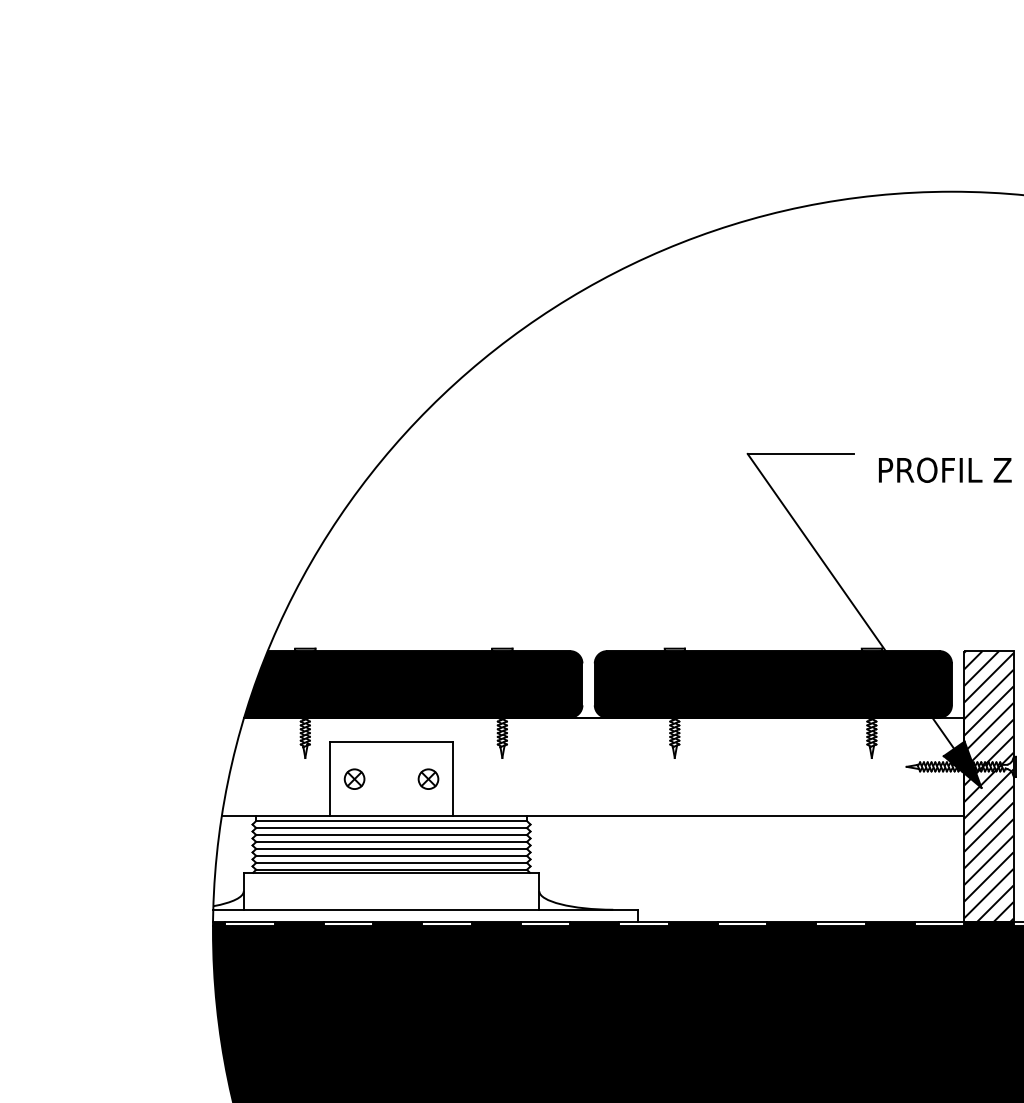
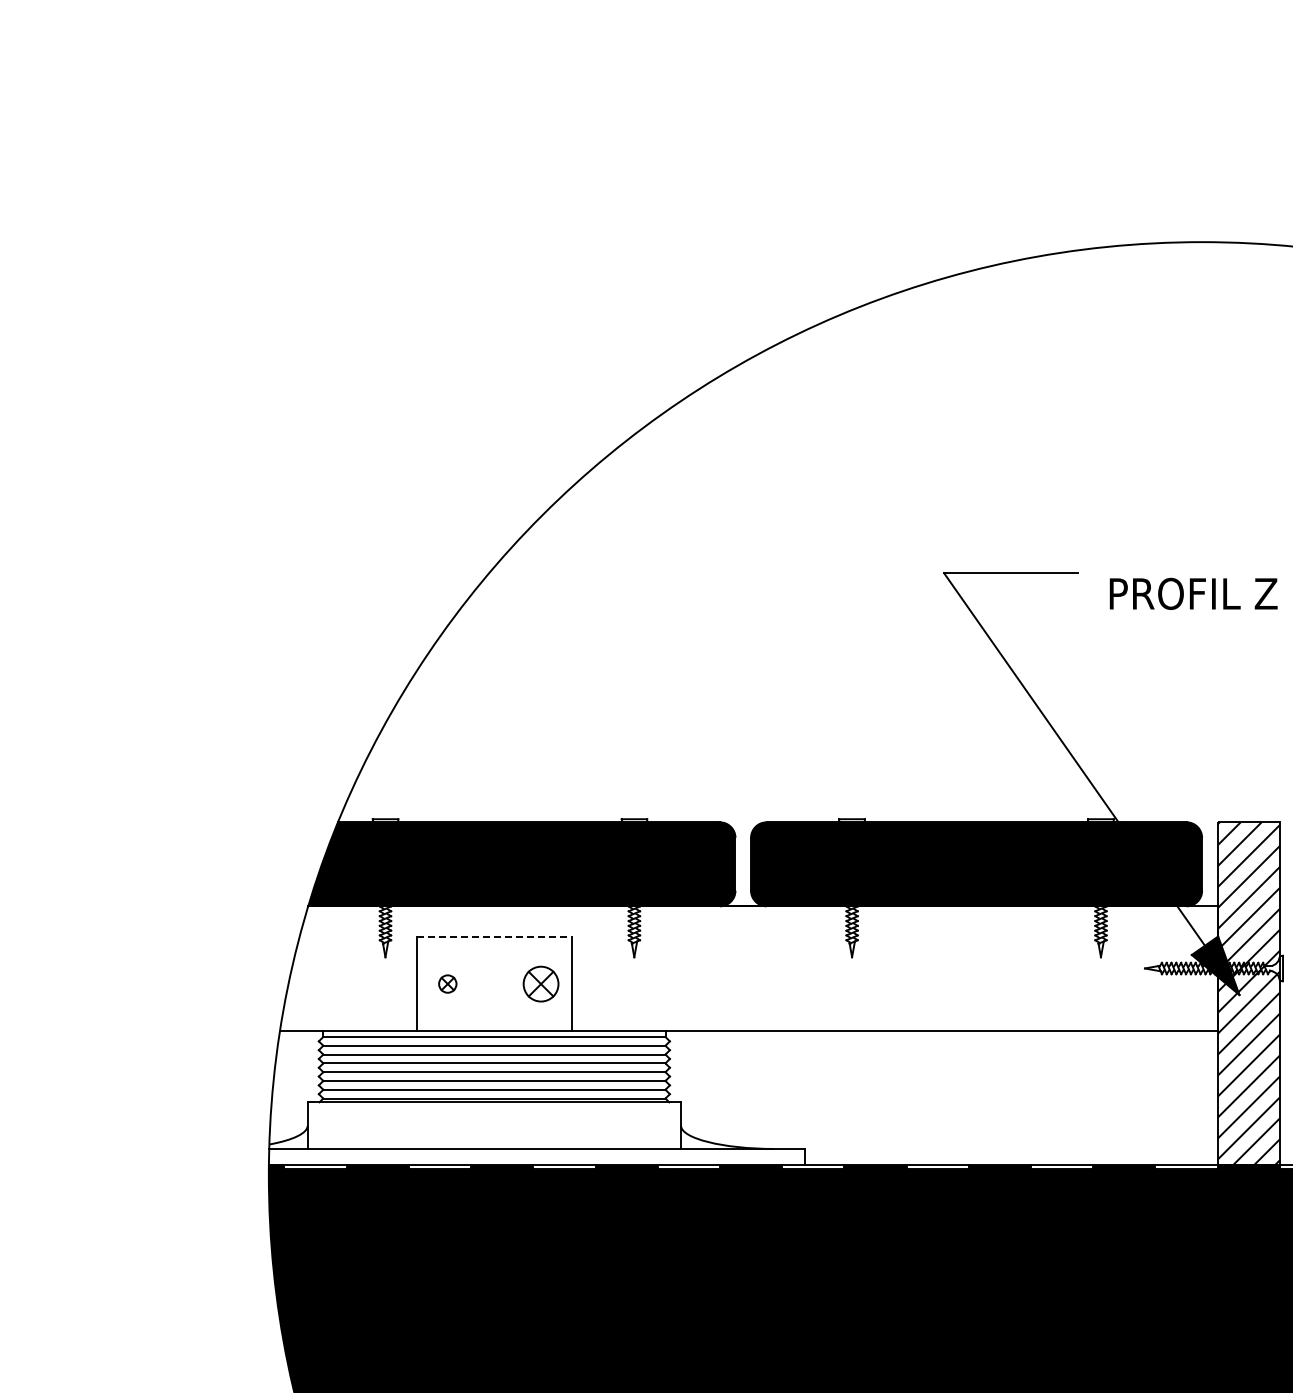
line: (391, 742) -> (494, 937), solid -> dashed
part: (354, 778) -> (447, 983), size x0.7
part: (428, 778) -> (540, 983), size x1.4

